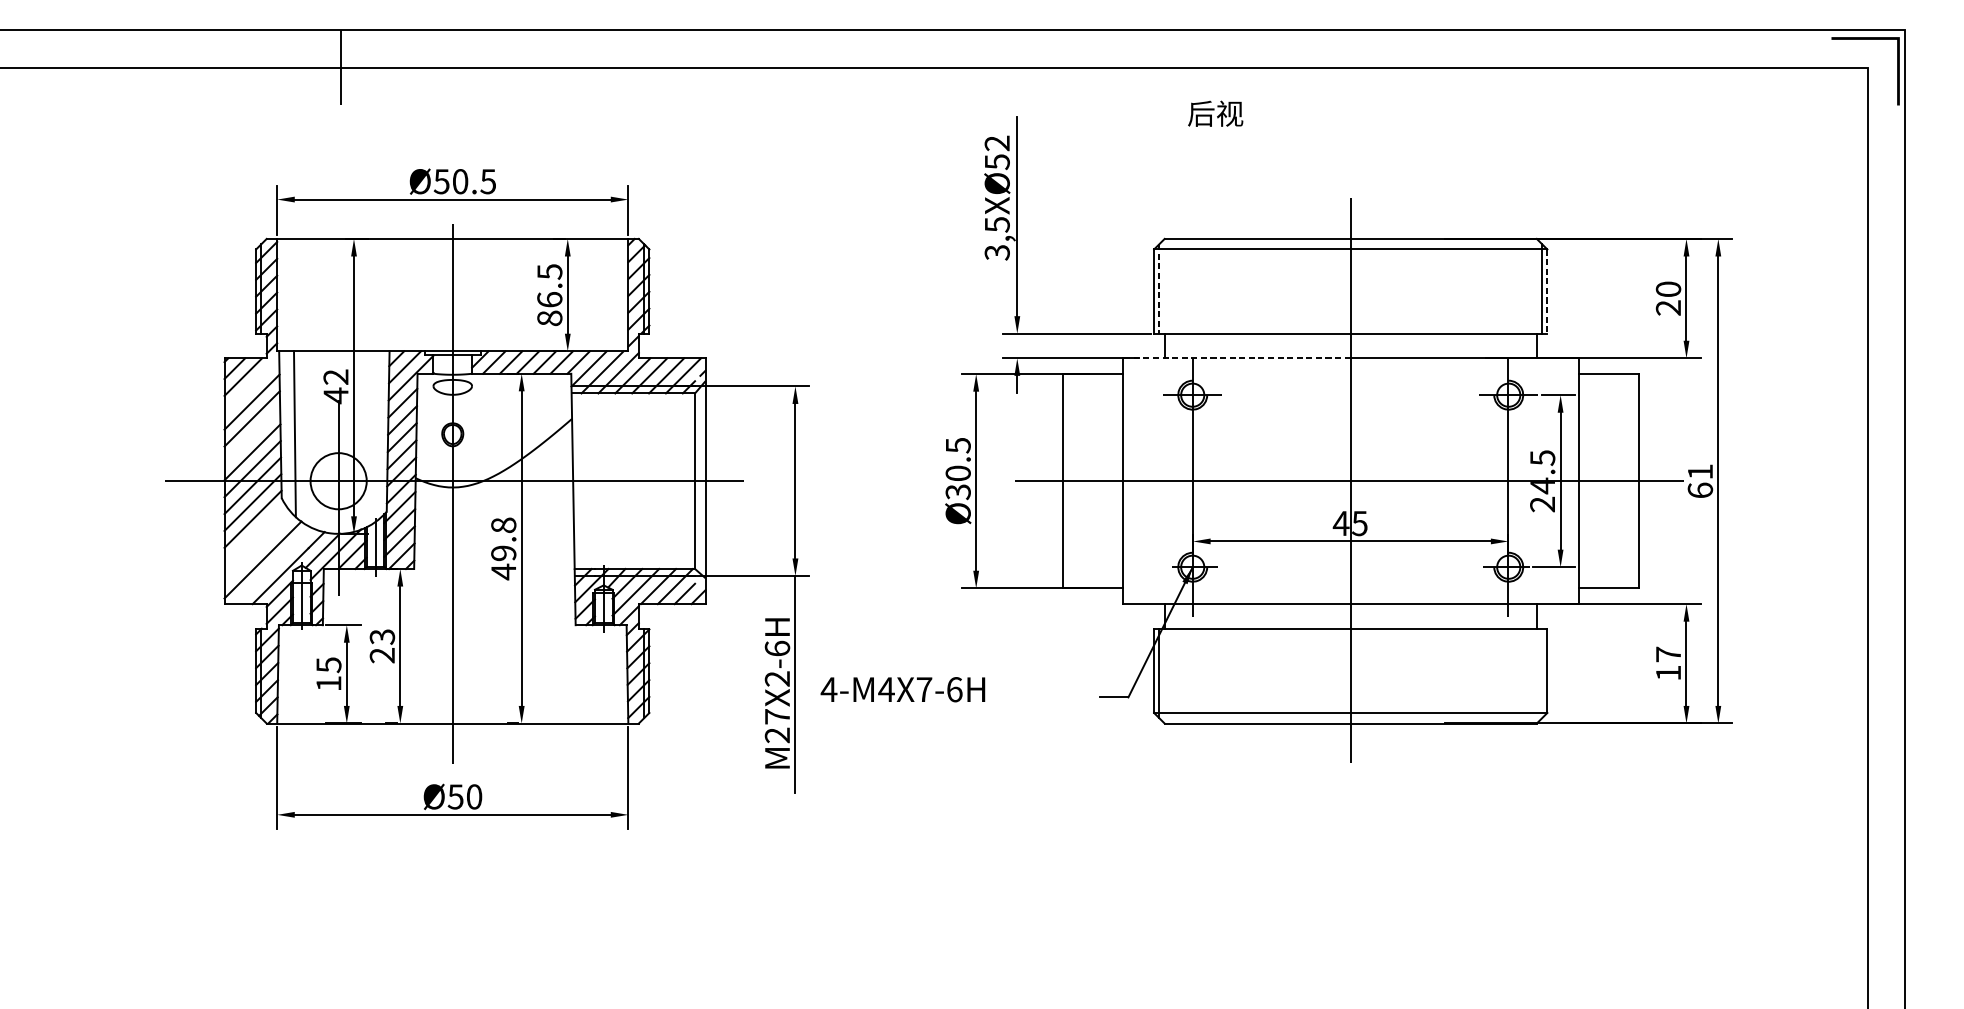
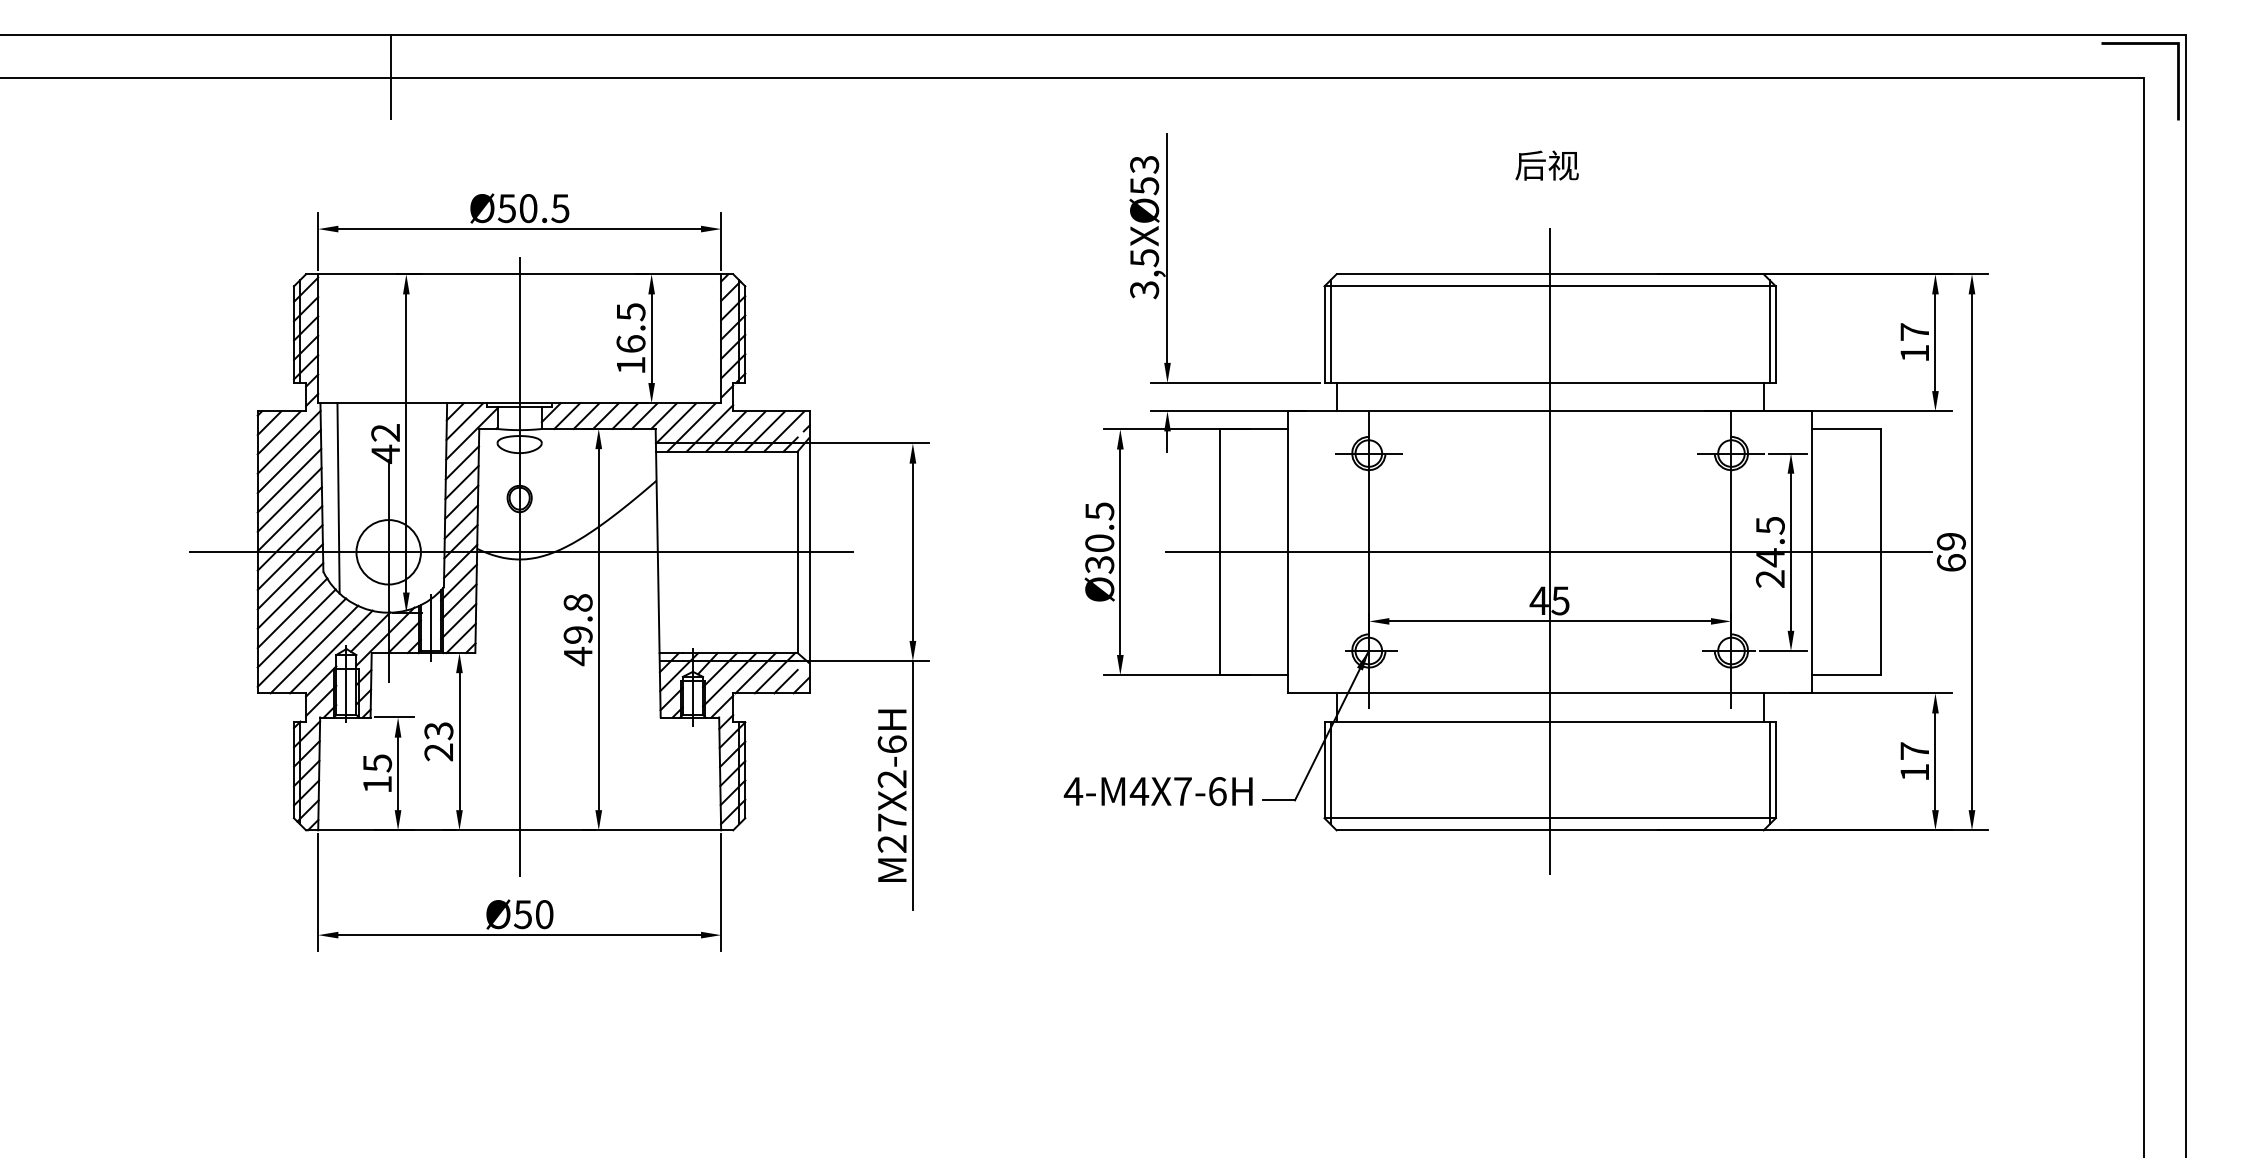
text: (1215, 113) -> (1546, 165), moved
text: (997, 143) -> (1144, 164), 3,5XØ52 -> 3,5XØ53
line: (1159, 289) -> (1330, 332), dashed -> solid
line: (1547, 292) -> (1775, 335), dashed -> solid
text: (1668, 298) -> (1914, 342), 20 -> 17
text: (549, 318) -> (630, 365), 86.5 -> 16.5
line: (1236, 358) -> (1419, 411), dashed -> solid
line: (251, 384) -> (288, 441), added
line: (252, 435) -> (289, 499), added
text: (1699, 471) -> (1950, 541), 61 -> 69
line: (254, 534) -> (292, 613), added
line: (258, 547) -> (296, 628), added
line: (273, 565) -> (314, 649), added
line: (1541, 673) -> (1769, 772), added
text: (902, 689) -> (1157, 791), moved

